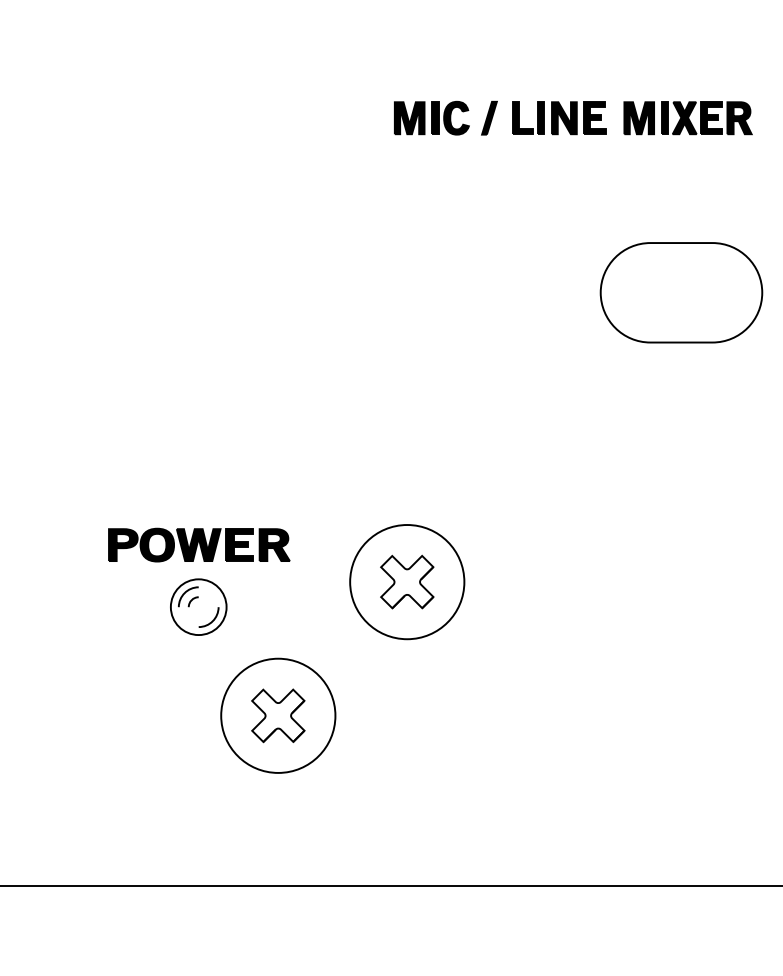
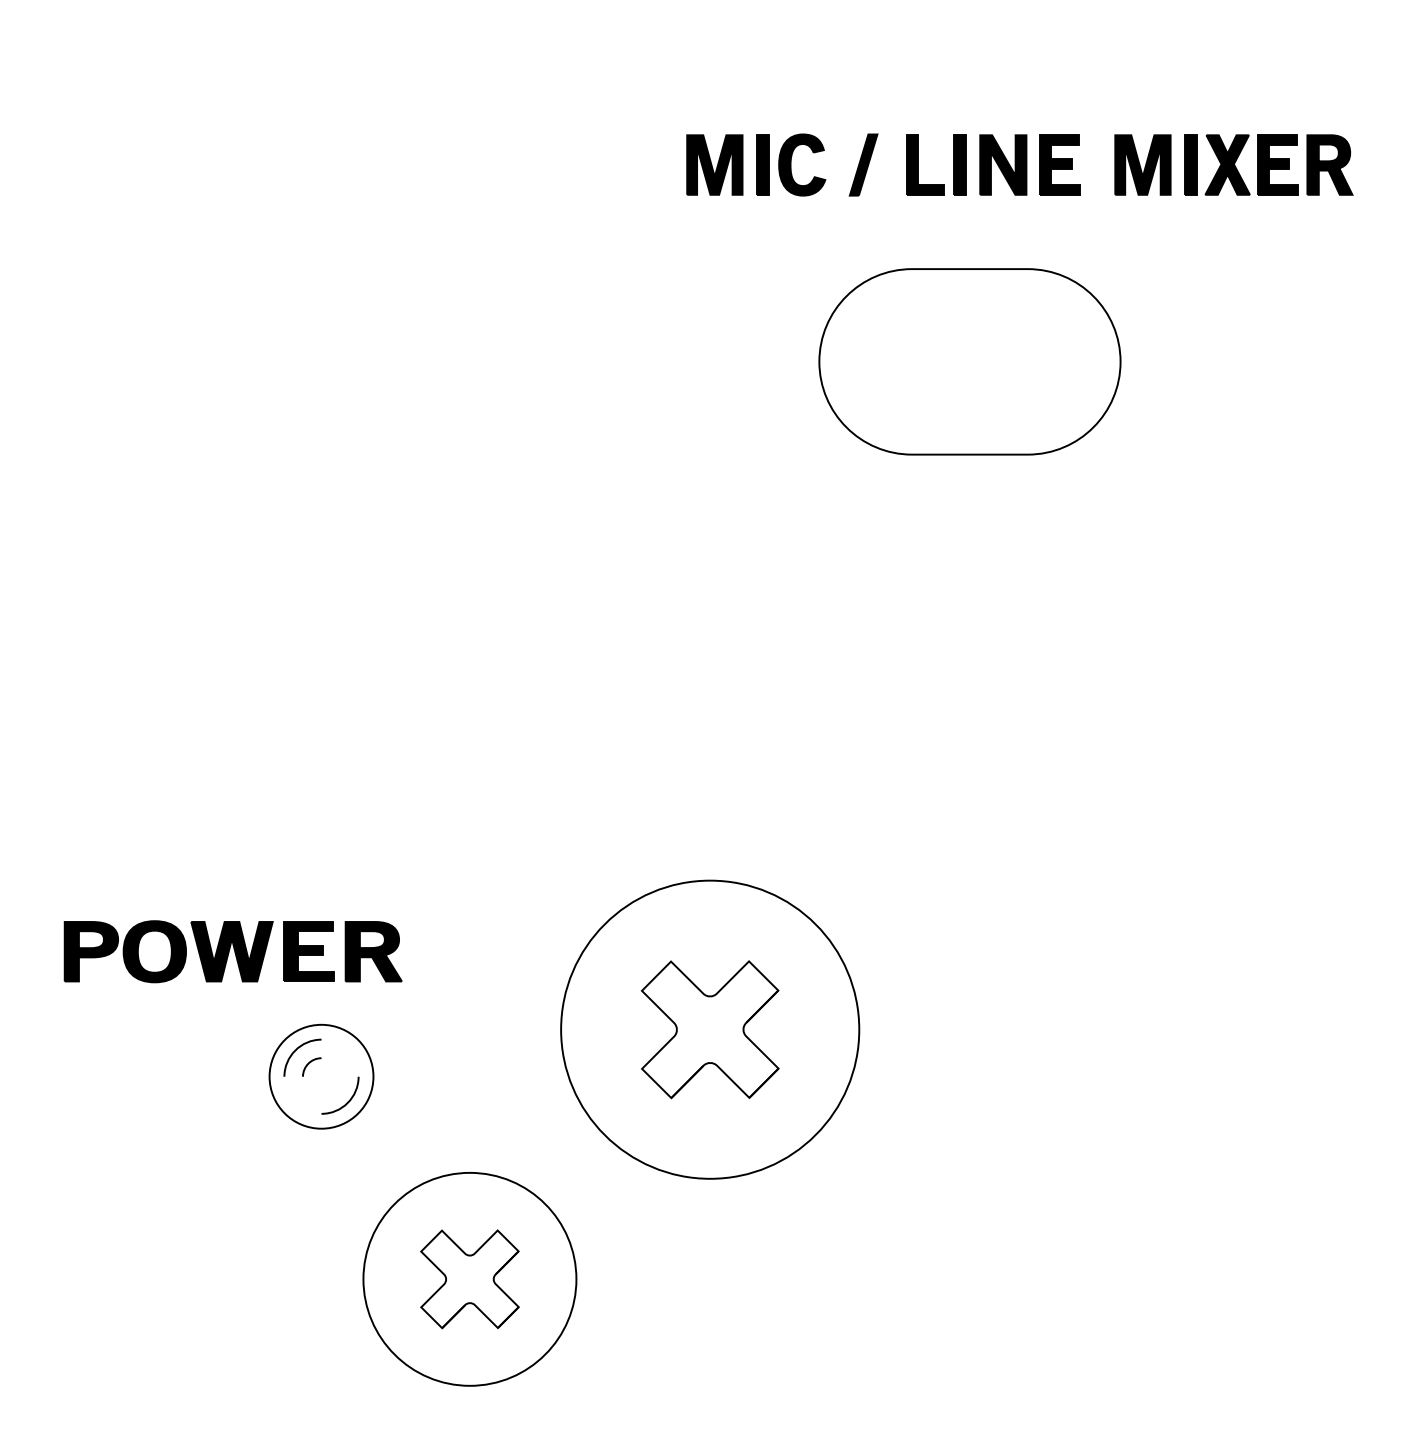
part: (681, 292) -> (969, 361), moved
part: (199, 544) -> (233, 950), moved
part: (407, 582) -> (710, 1030), size x1.4

